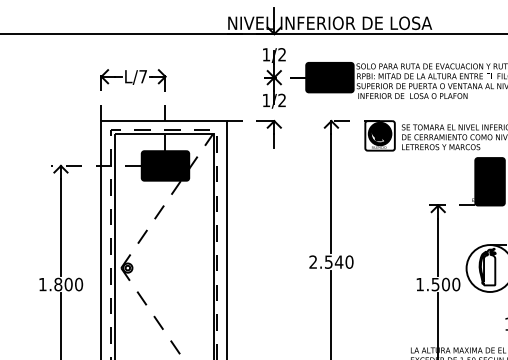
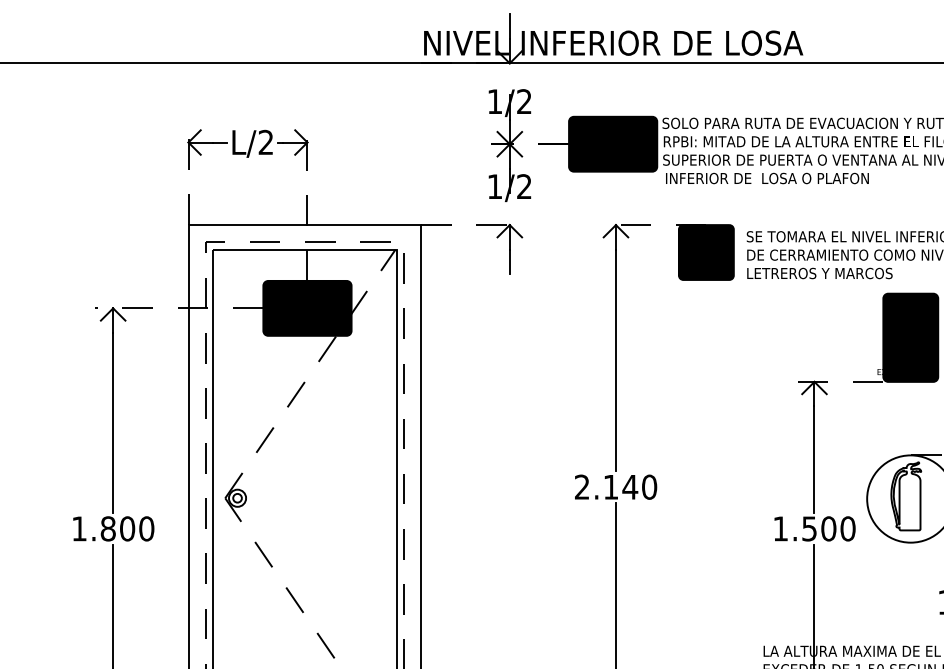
text: (142, 76) -> (264, 142), L/7 -> L/2
fill: (379, 135) -> (705, 251), added
text: (328, 261) -> (610, 485), 2.540 -> 2.140

